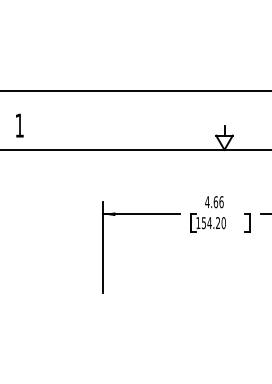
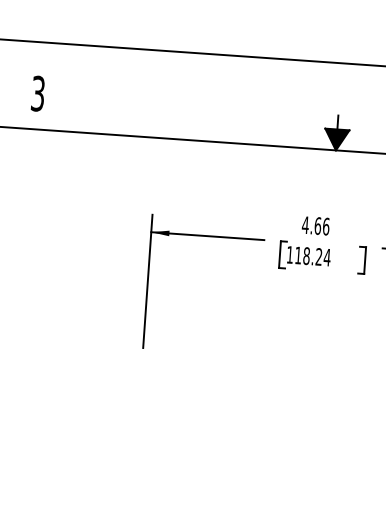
text: (19, 125) -> (37, 93), 1 -> 3
fill: (224, 142) -> (336, 139), added
text: (214, 223) -> (313, 257), 154.20 -> 118.24

